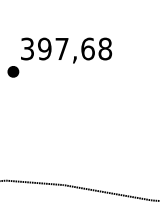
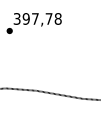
text: (86, 48) -> (48, 18), 397,68 -> 397,78

